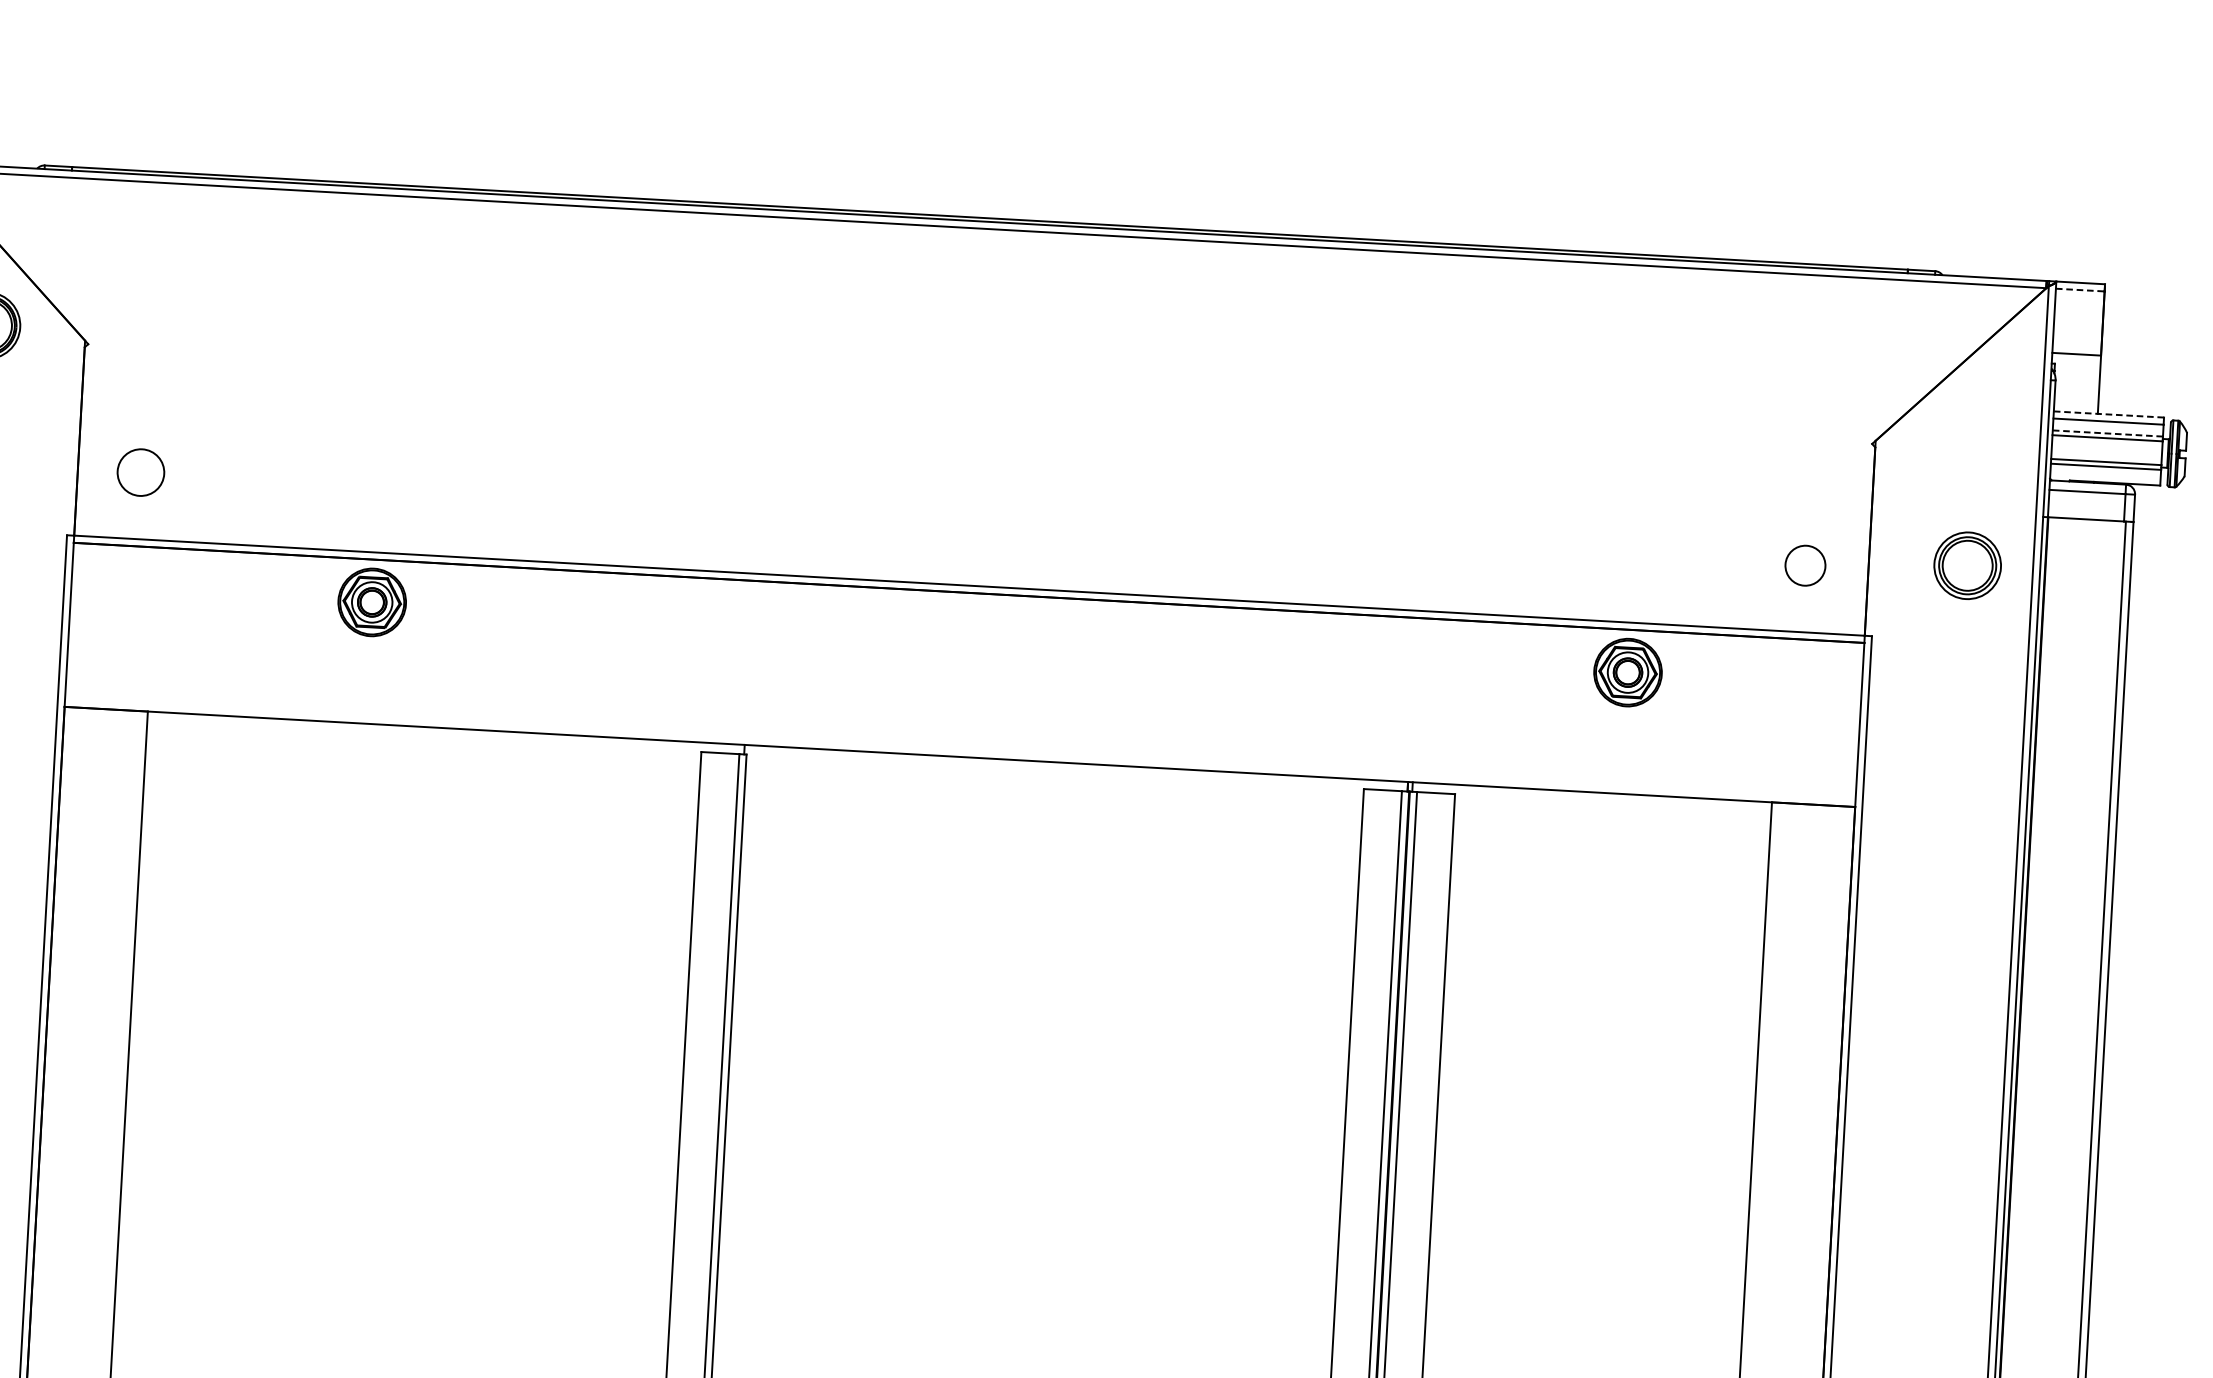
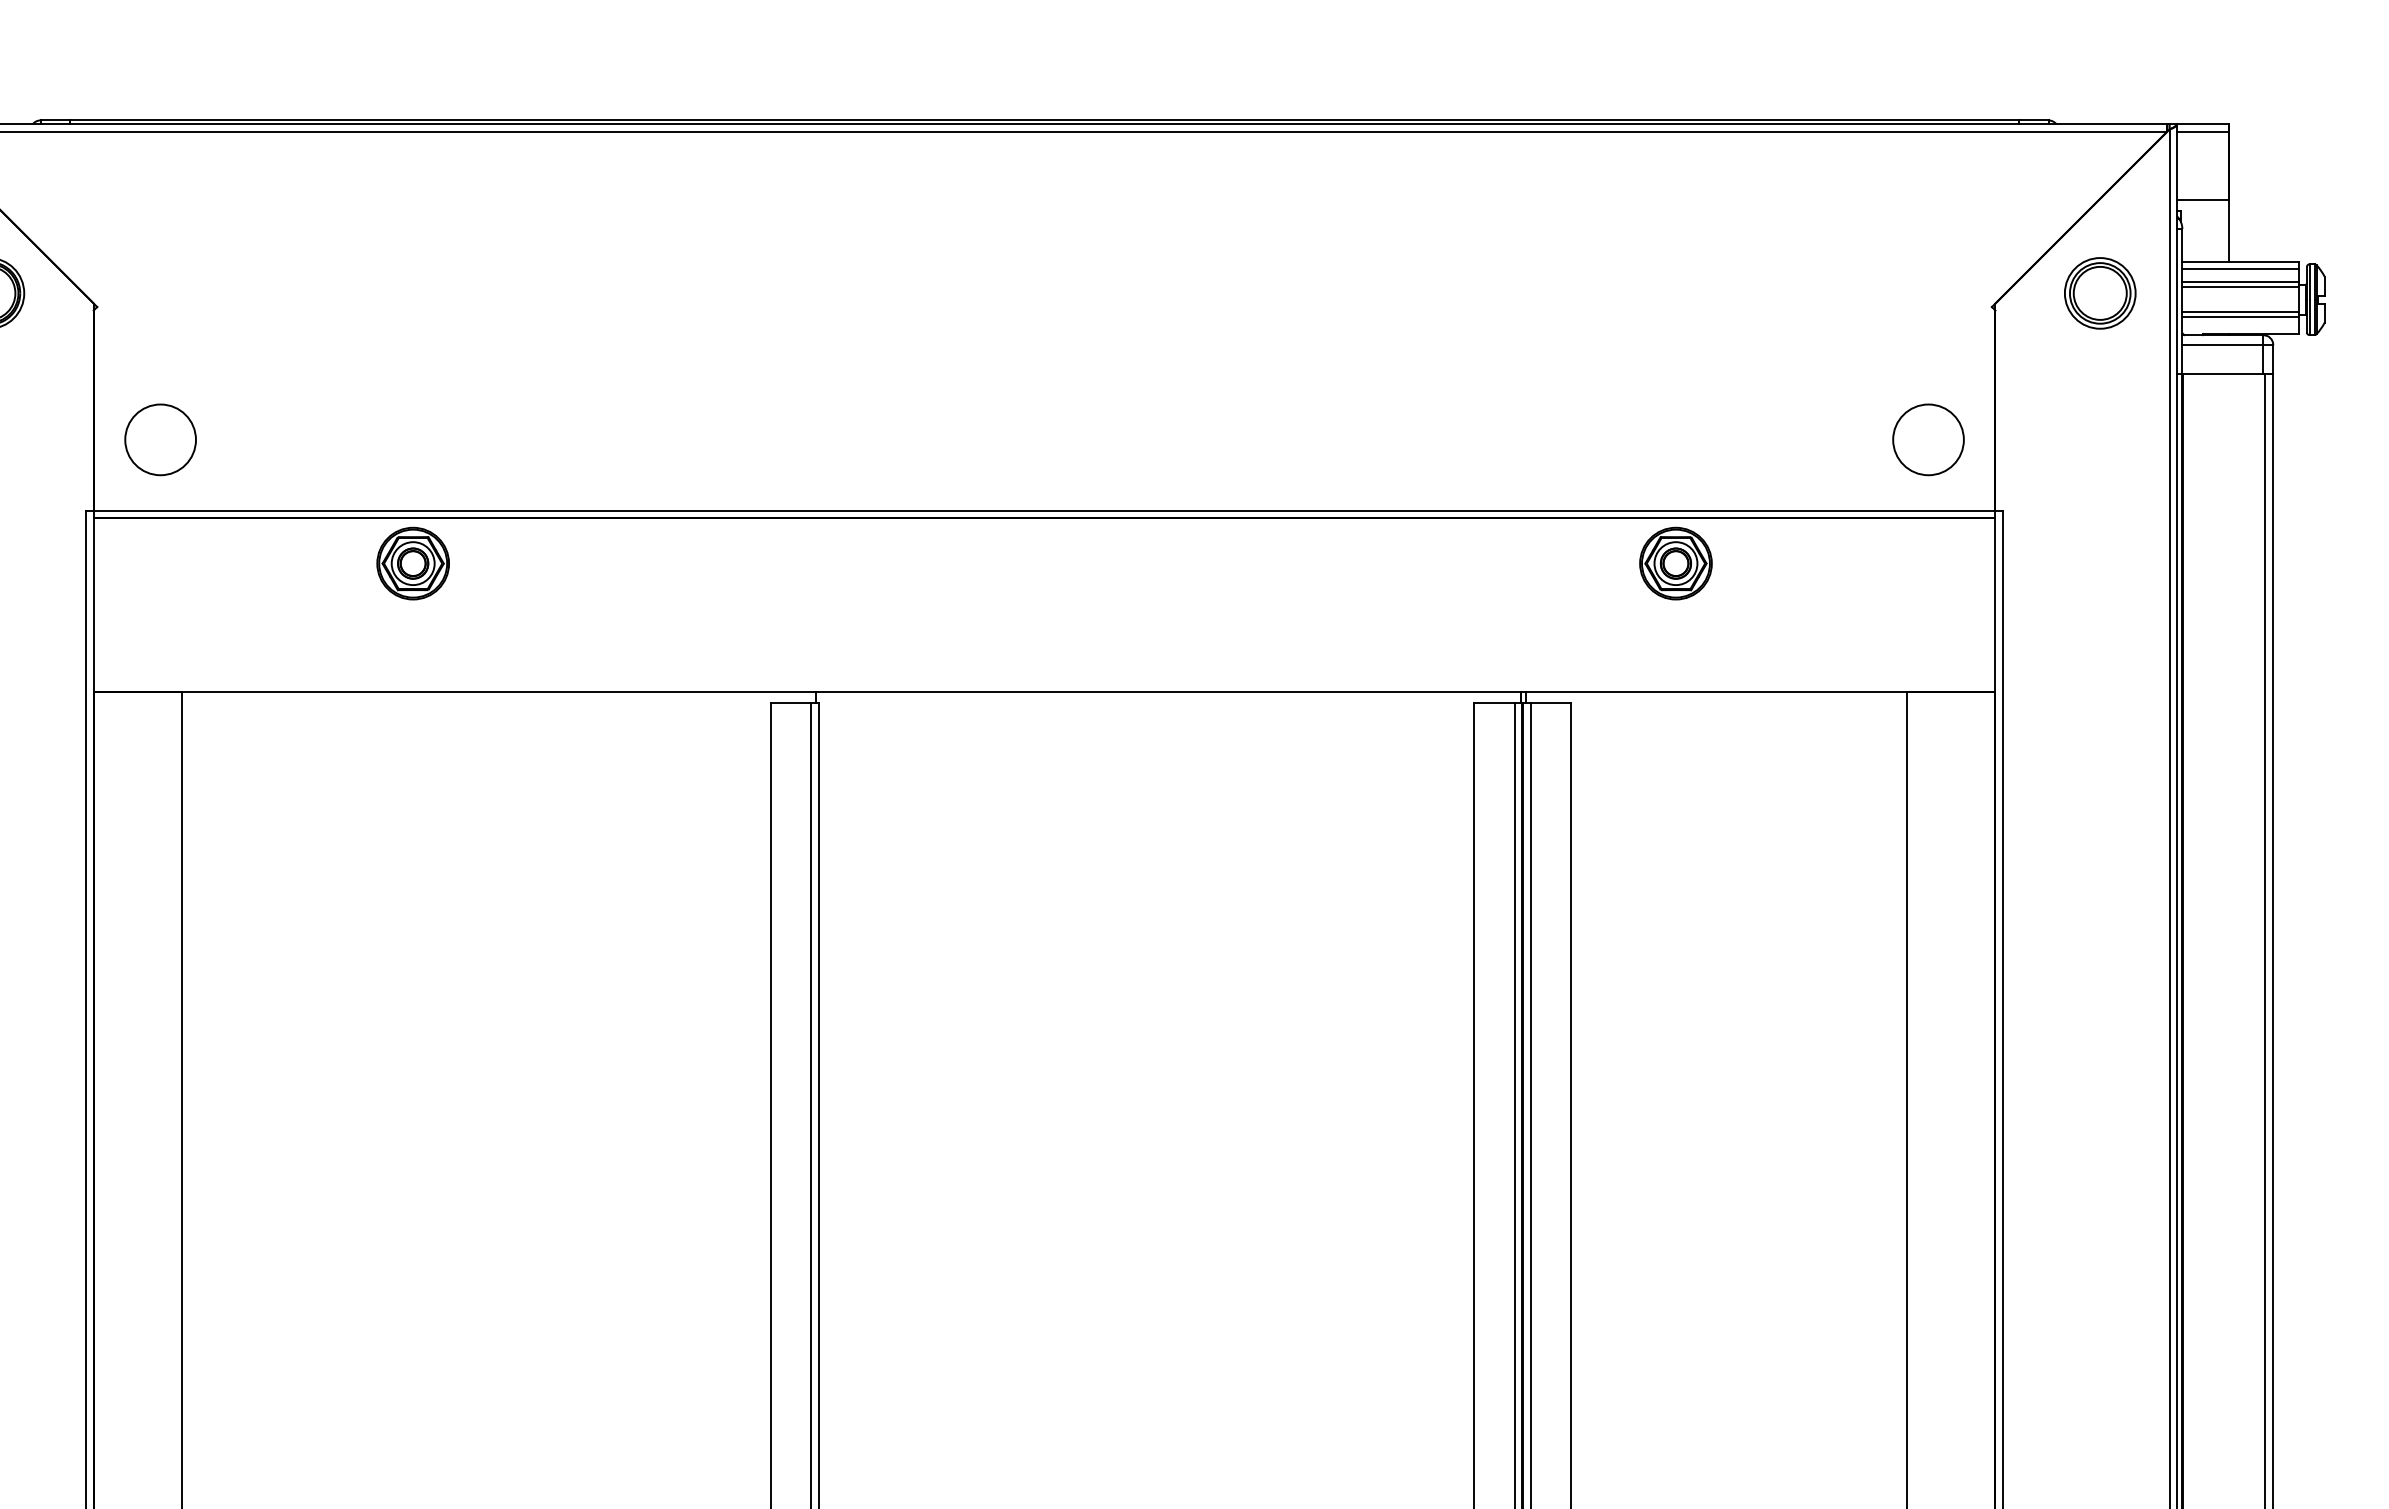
line: (2080, 289) -> (2203, 131), dashed -> solid
line: (2108, 414) -> (2240, 261), dashed -> solid
line: (2107, 433) -> (2240, 282), dashed -> solid
circle: (140, 472) -> (160, 439), size x1.43
circle: (1805, 565) -> (1928, 439), size x1.67
part: (1967, 565) -> (2100, 293), moved
part: (1627, 672) -> (1675, 563), moved

